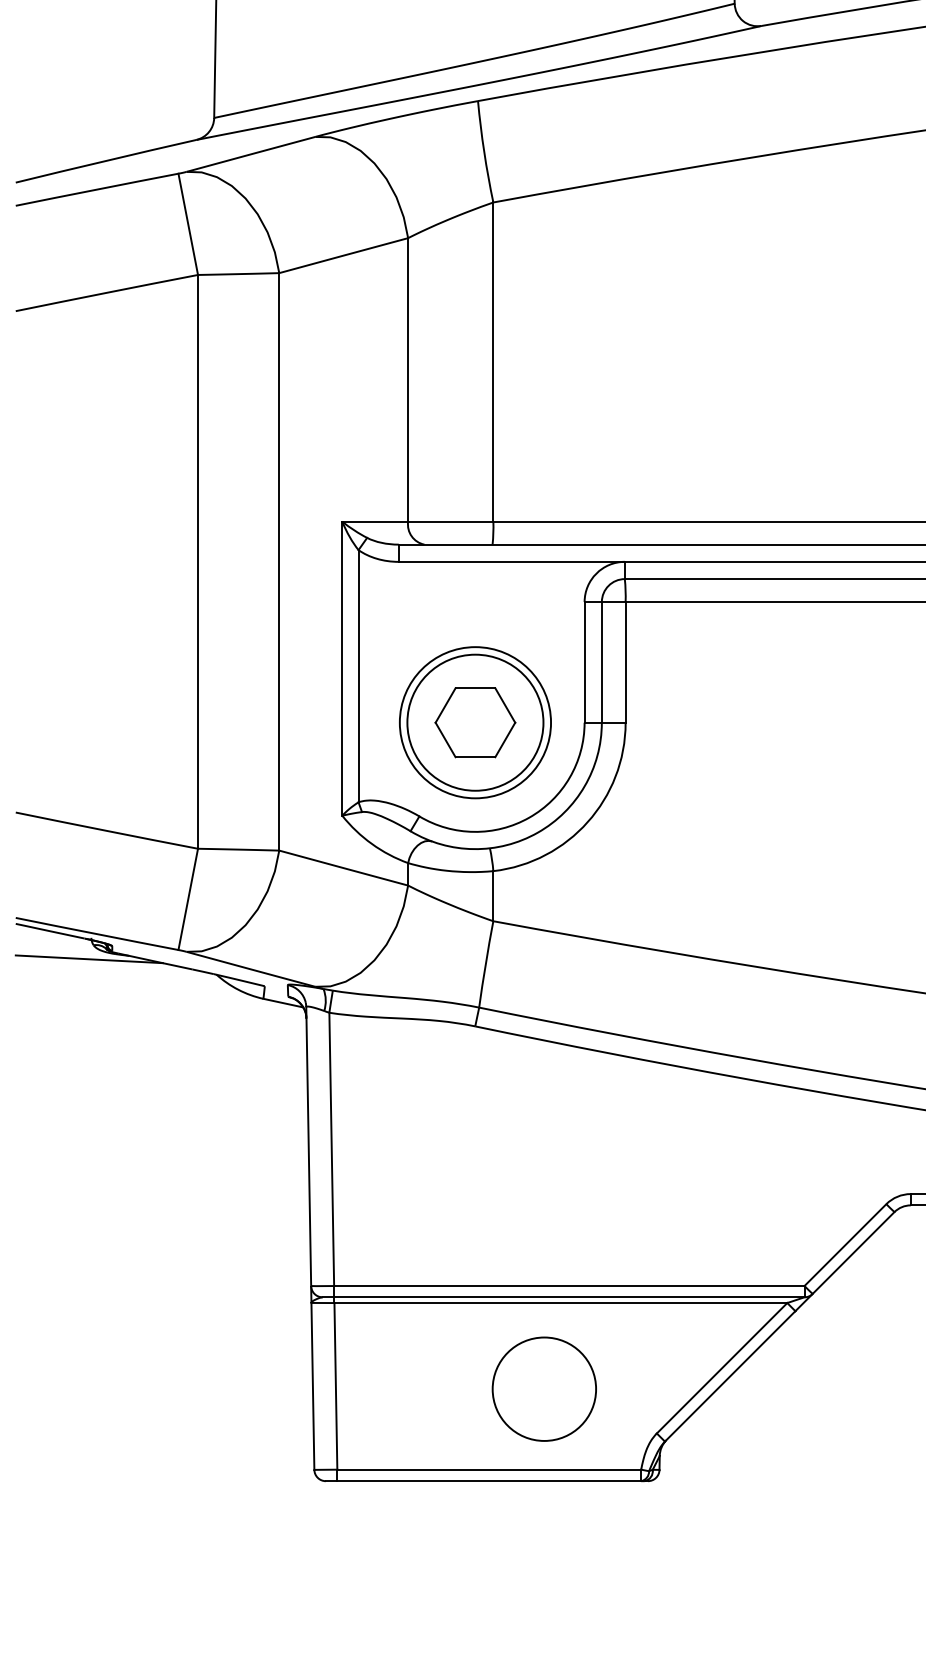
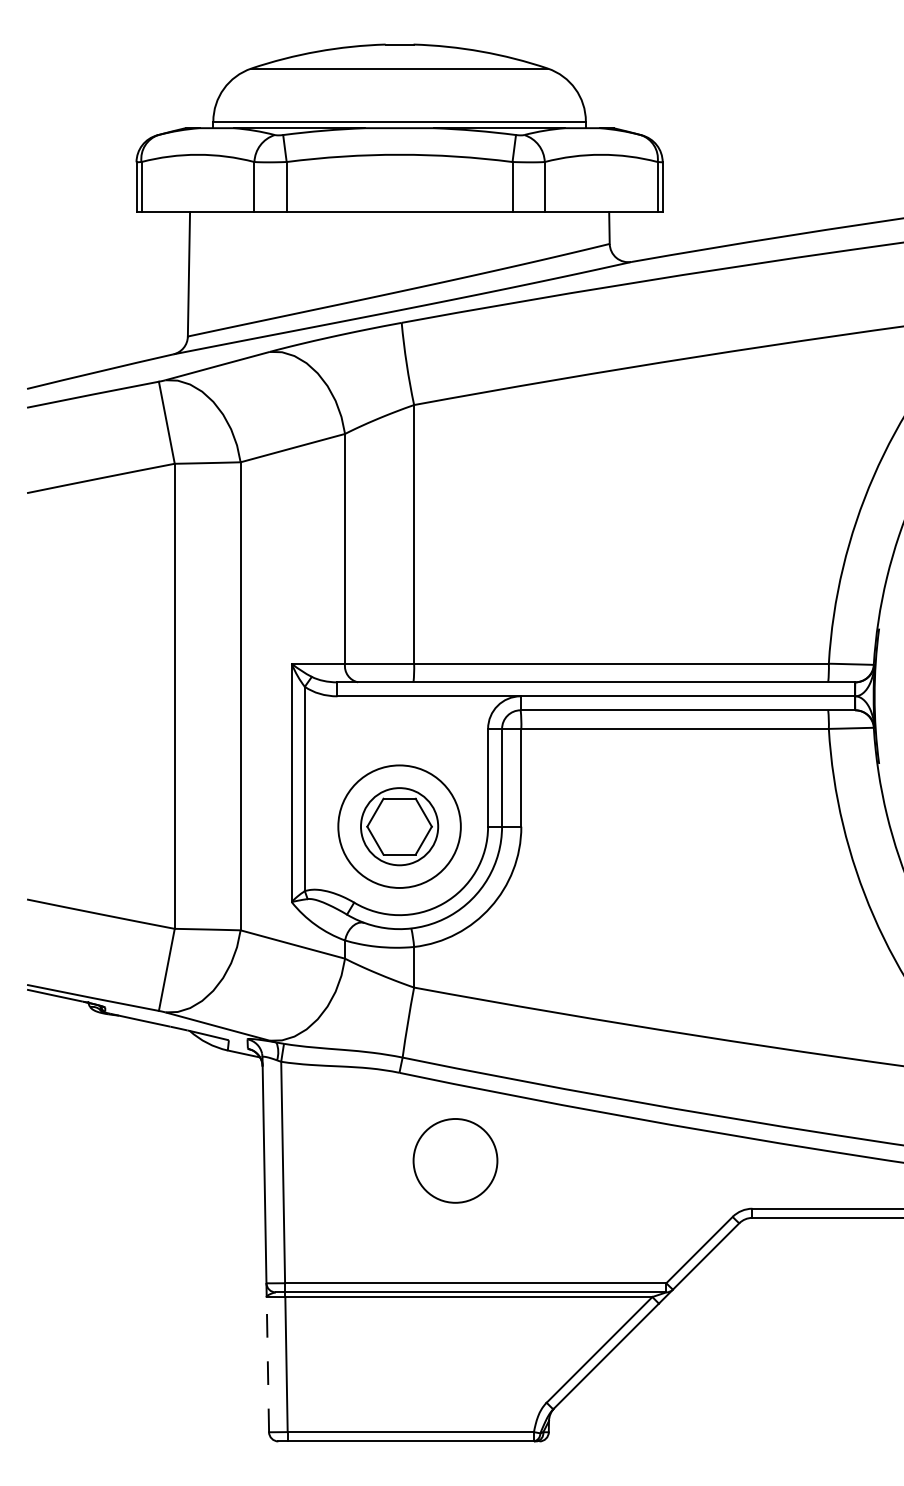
circle: (475, 722) -> (399, 826), size x0.7
line: (89, 959) -> (86, 1018), removed
line: (312, 1386) -> (267, 1364), solid -> dashed
circle: (544, 1388) -> (455, 1160), moved

